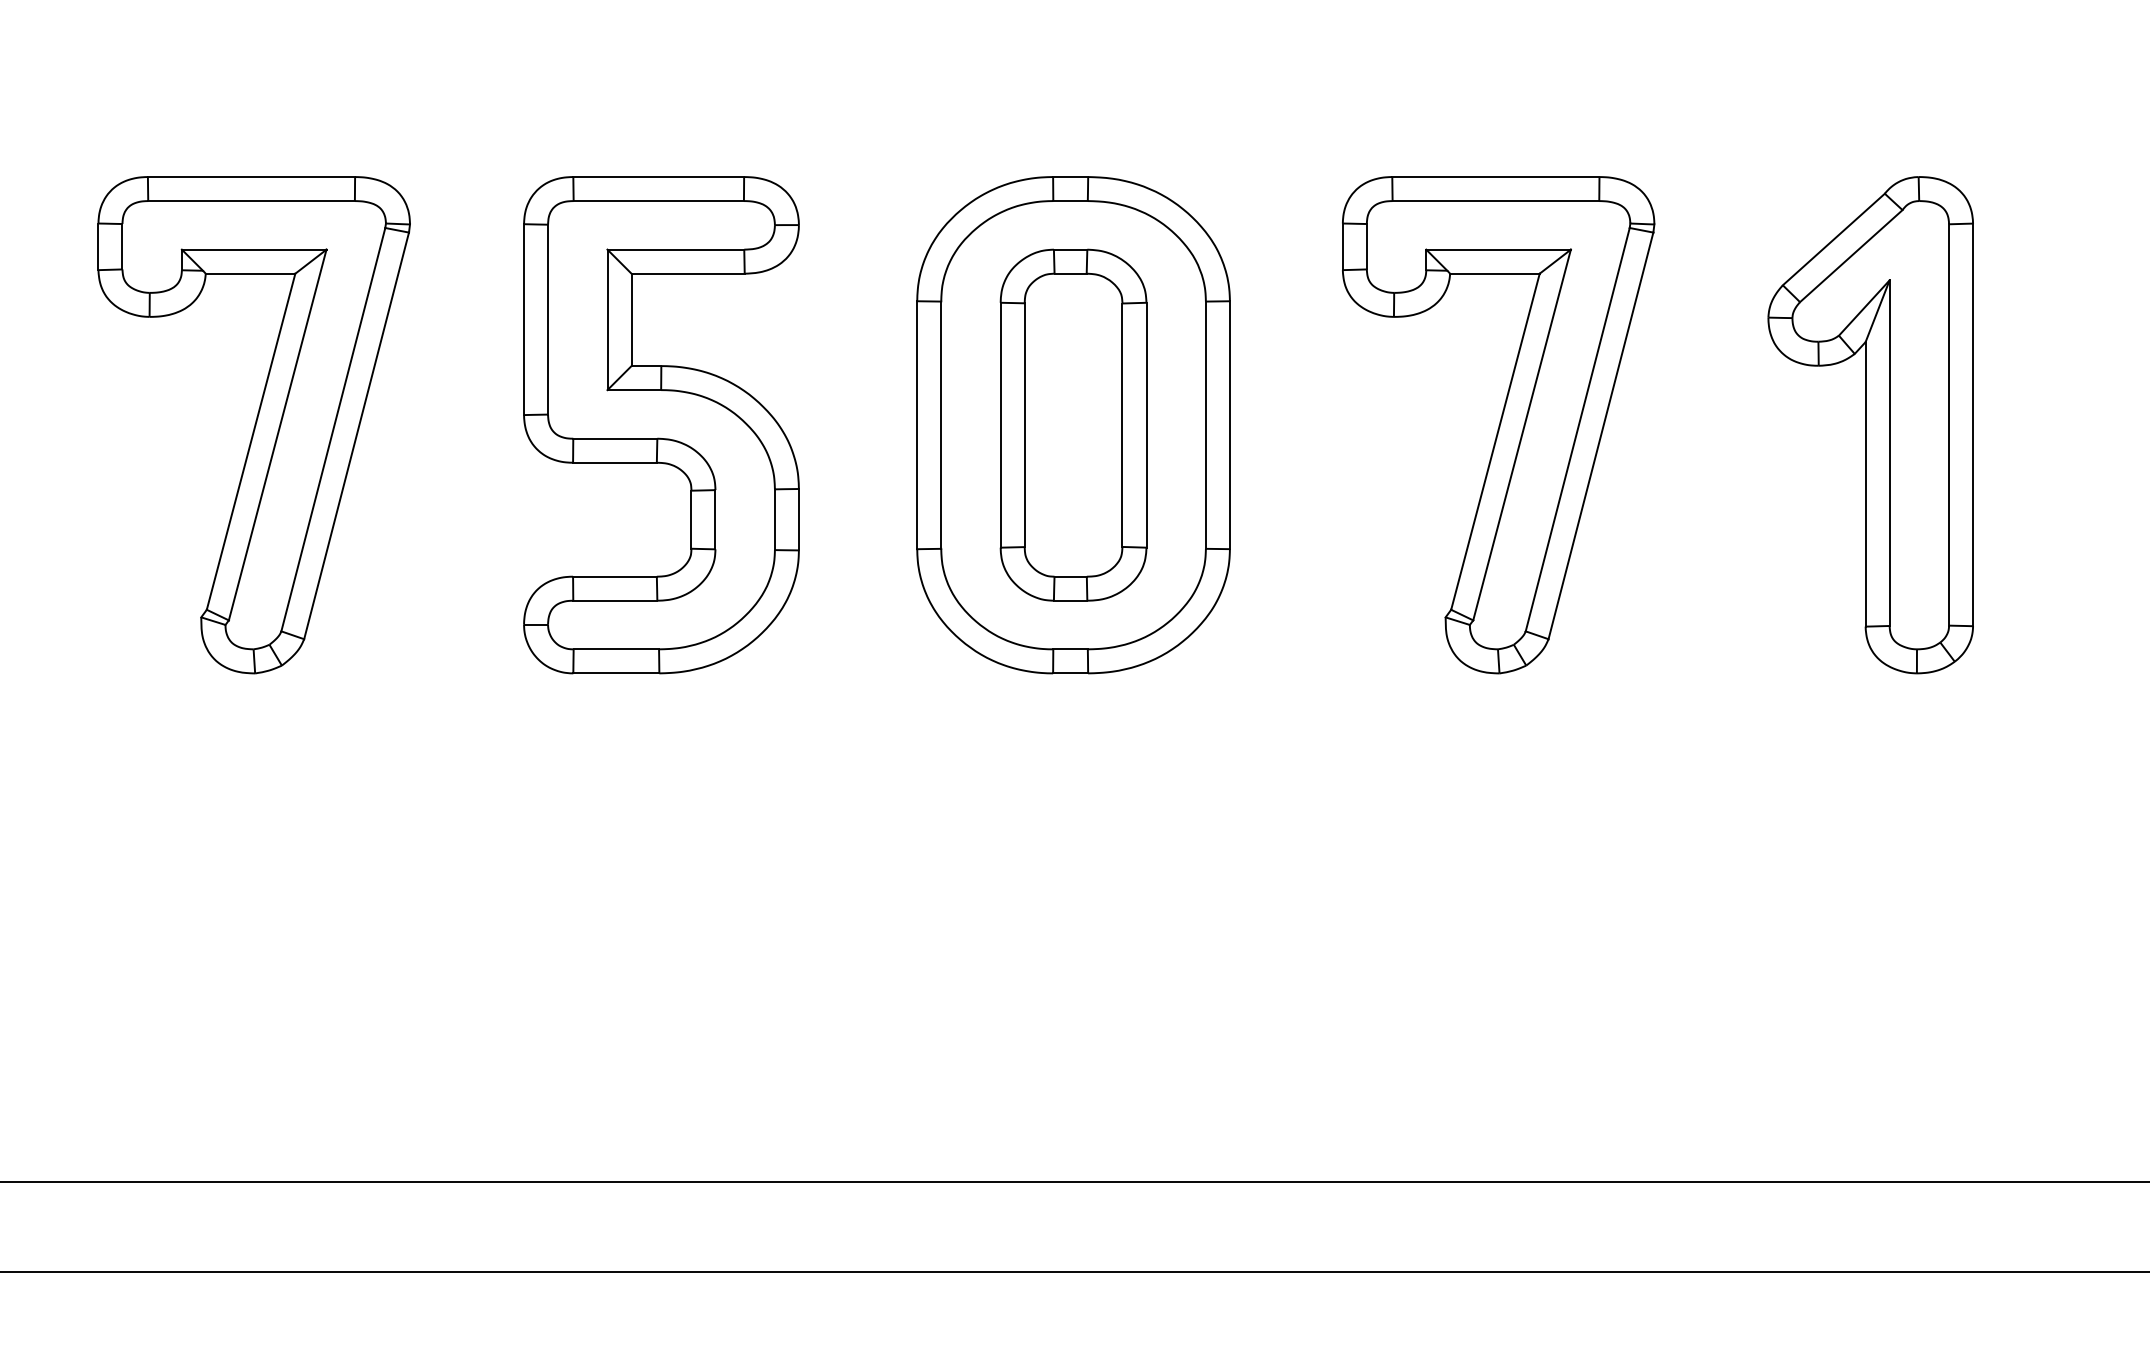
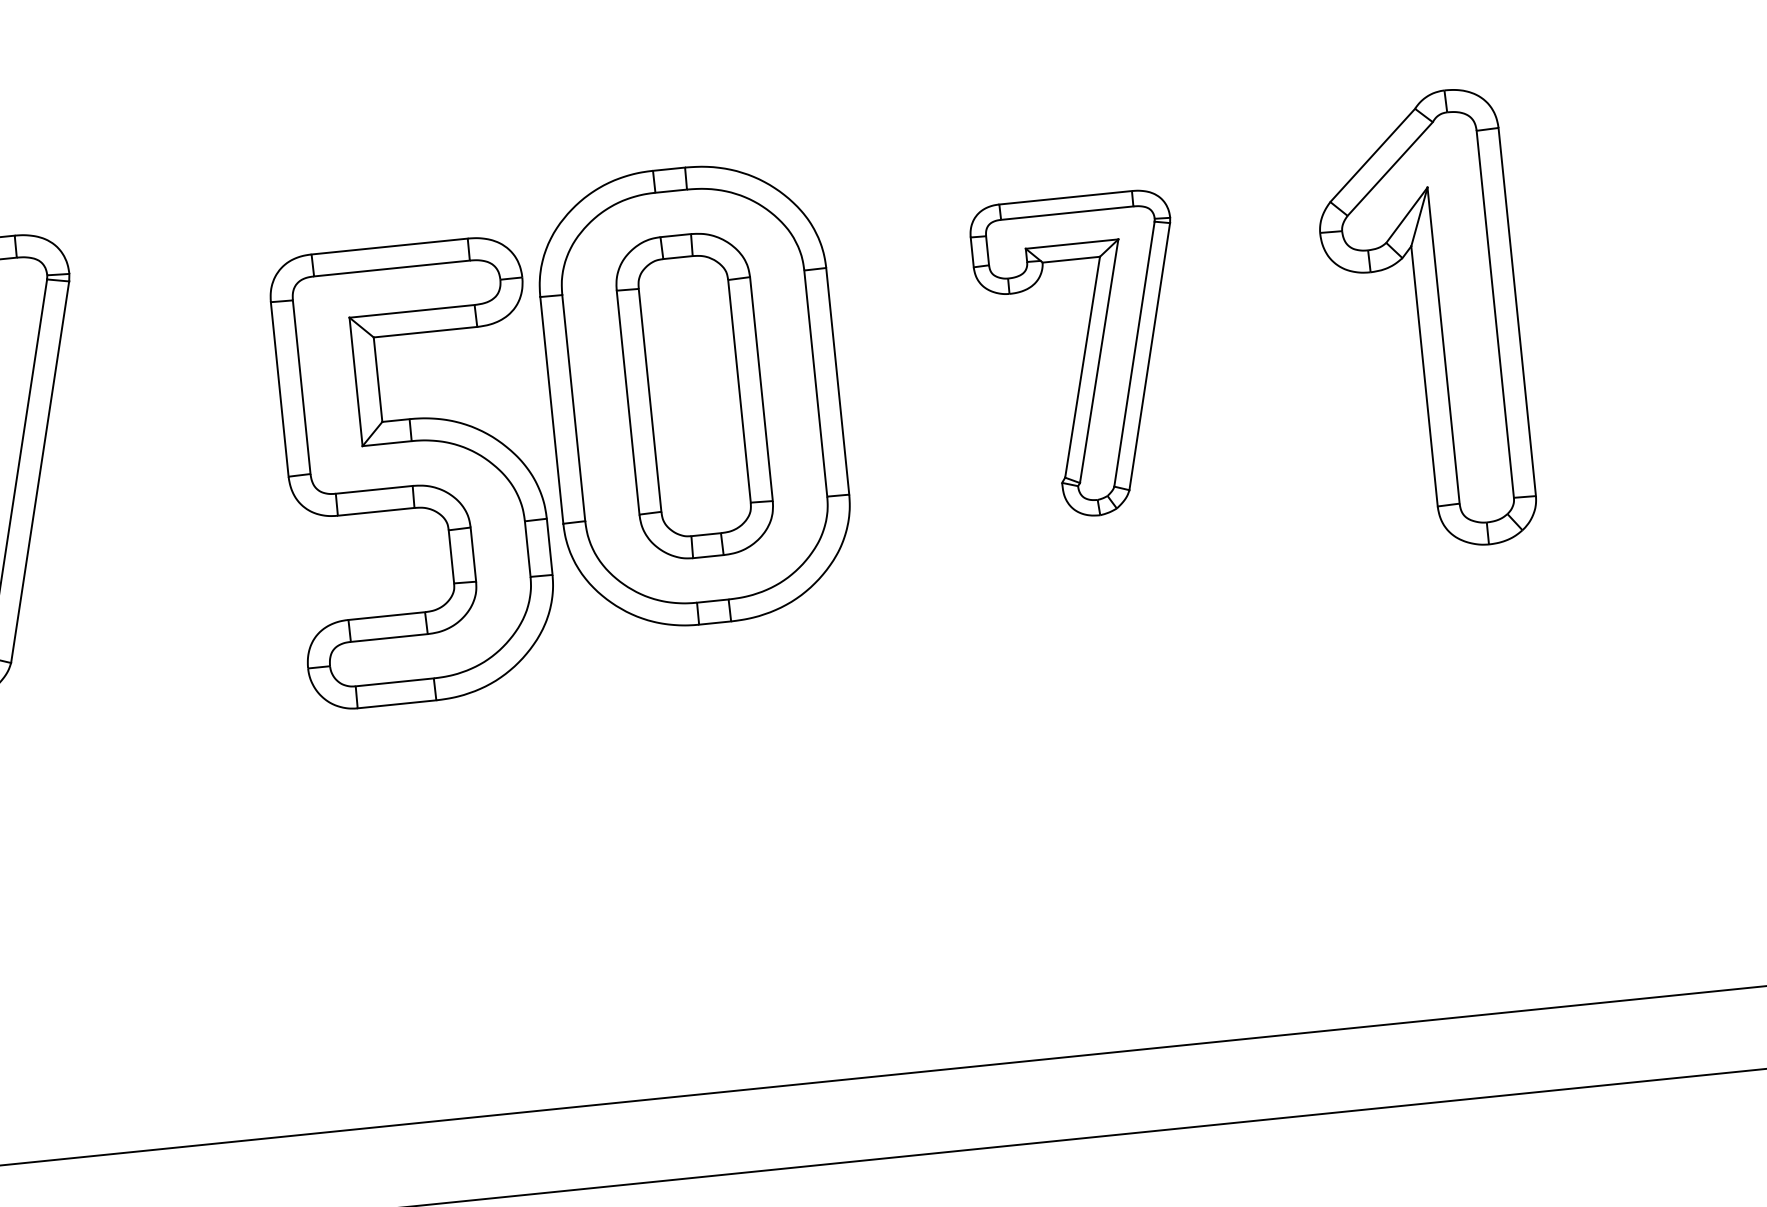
part: (661, 425) -> (415, 473), moved
part: (1498, 425) -> (1083, 356), size x0.7

